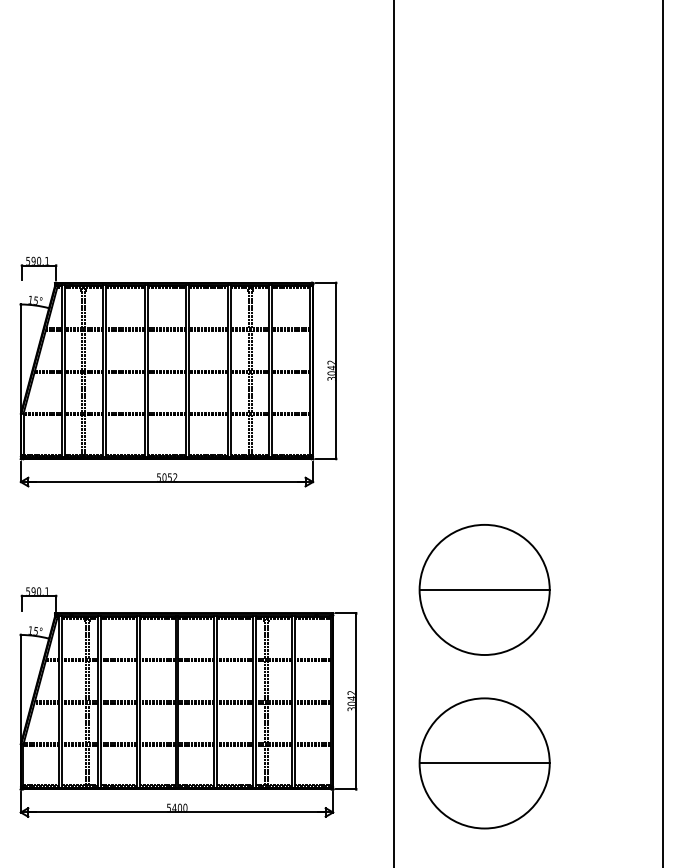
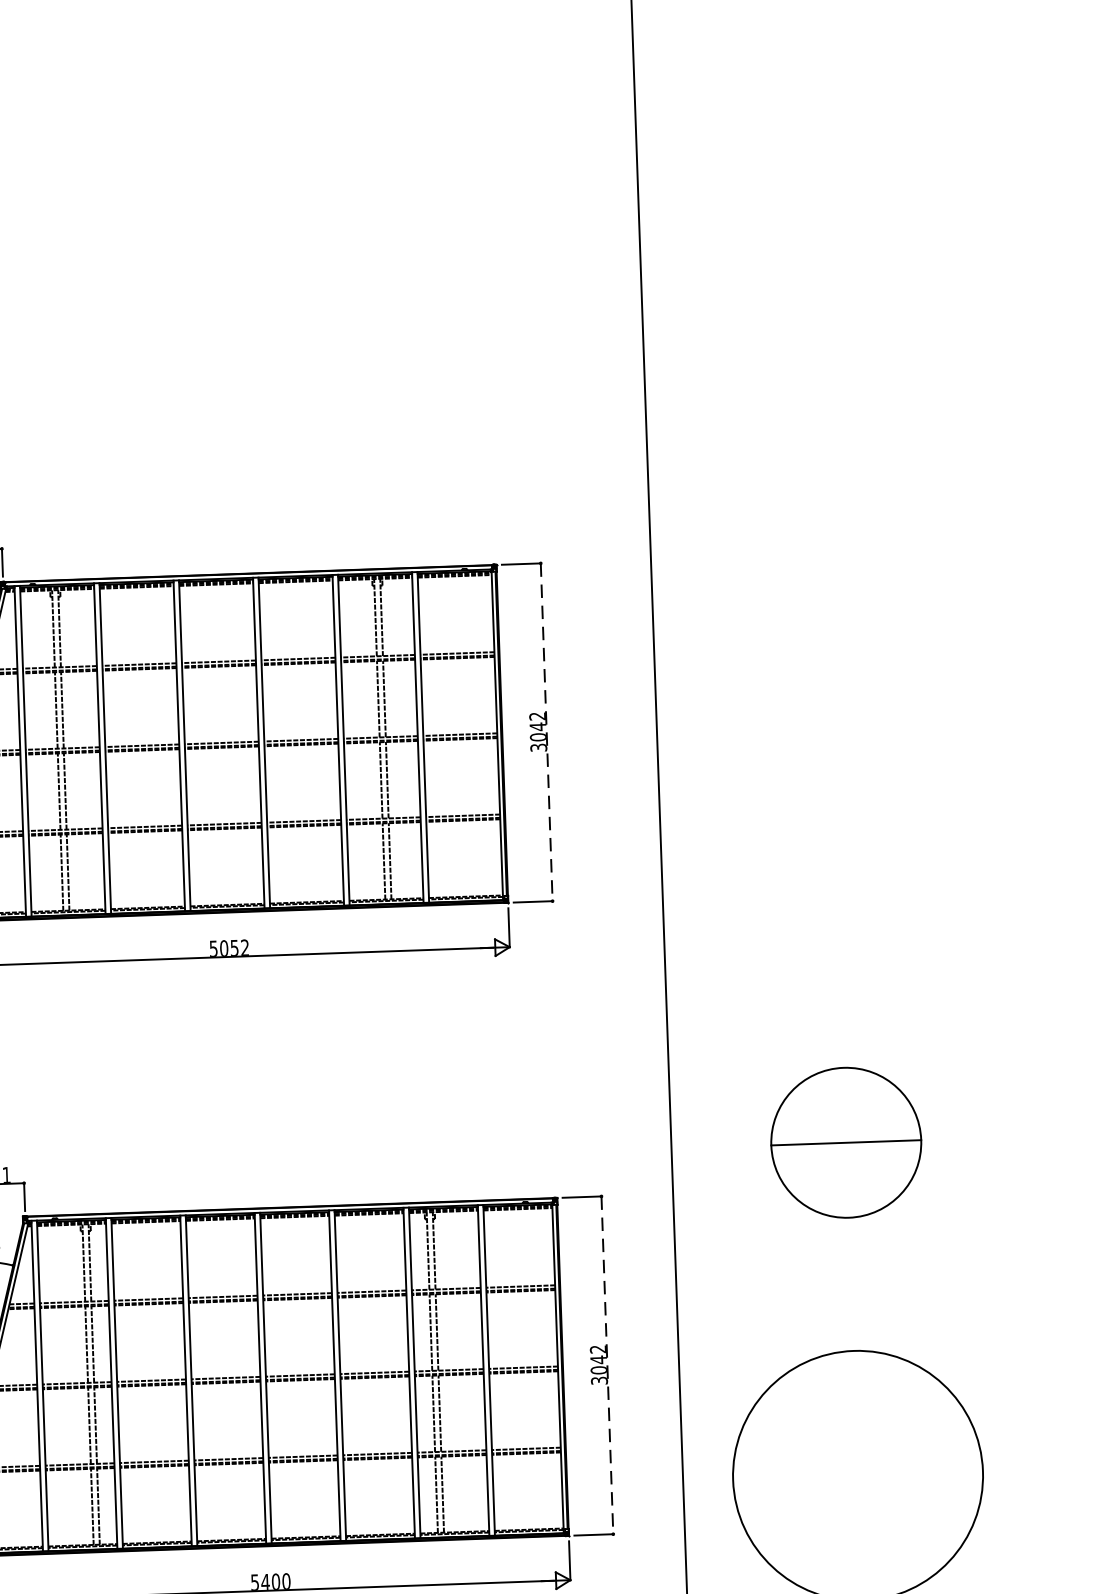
line: (336, 370) -> (547, 731), solid -> dashed
part: (484, 589) -> (846, 1141), size x0.6
line: (356, 701) -> (607, 1365), solid -> dashed
line: (484, 763) -> (857, 1475), removed

